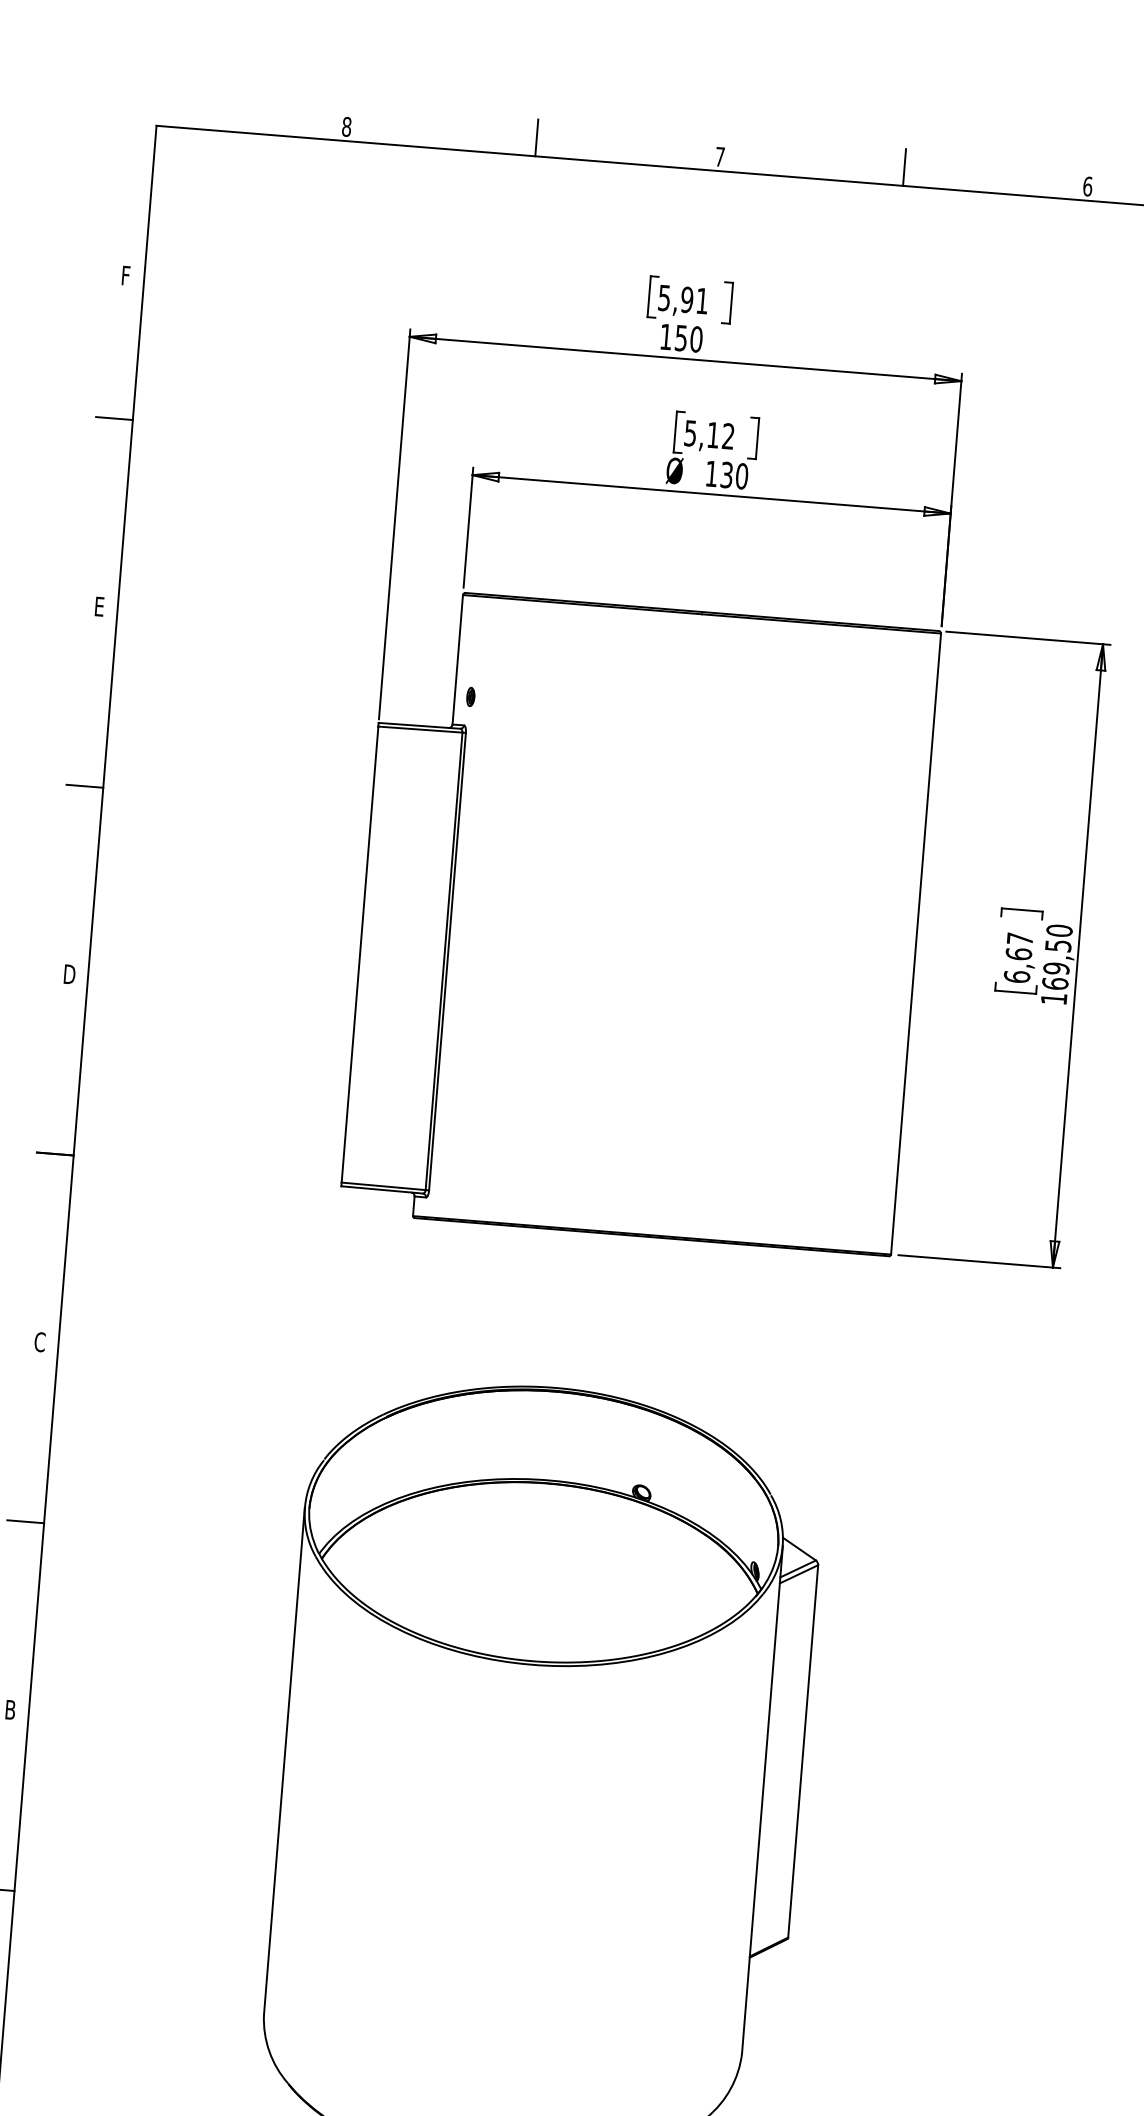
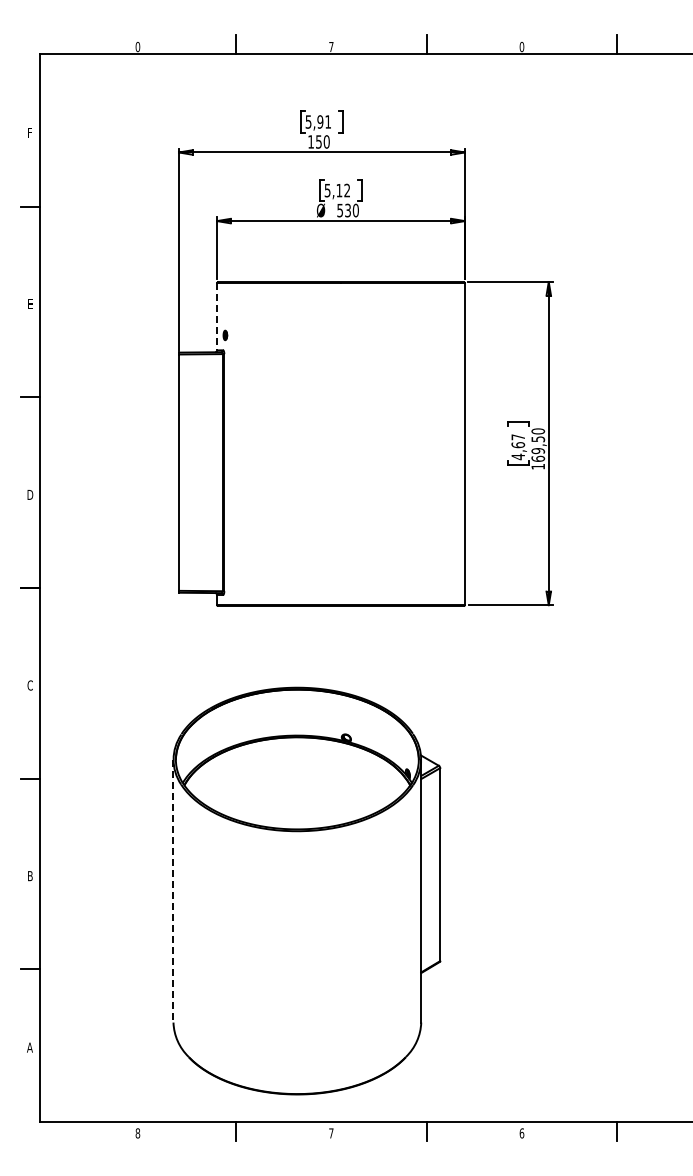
text: (346, 125) -> (137, 46), 8 -> 0
text: (1088, 185) -> (522, 46), 6 -> 0
text: (710, 473) -> (339, 210), 130 -> 530
line: (458, 659) -> (217, 316), solid -> dashed
text: (1017, 976) -> (518, 456), 6,67 -> 4,67
line: (284, 1761) -> (173, 891), solid -> dashed

